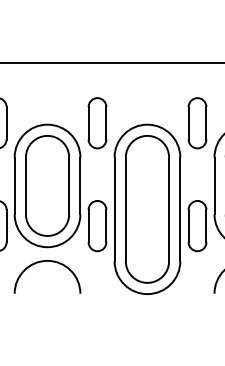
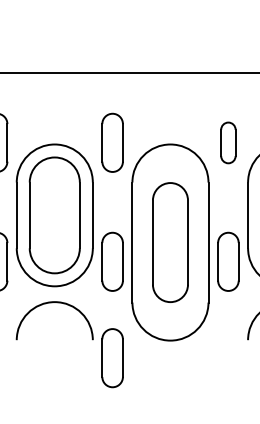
part: (197, 123) -> (228, 143), size x0.7
part: (147, 209) -> (170, 242), size x0.7
part: (97, 309) -> (112, 358), added

